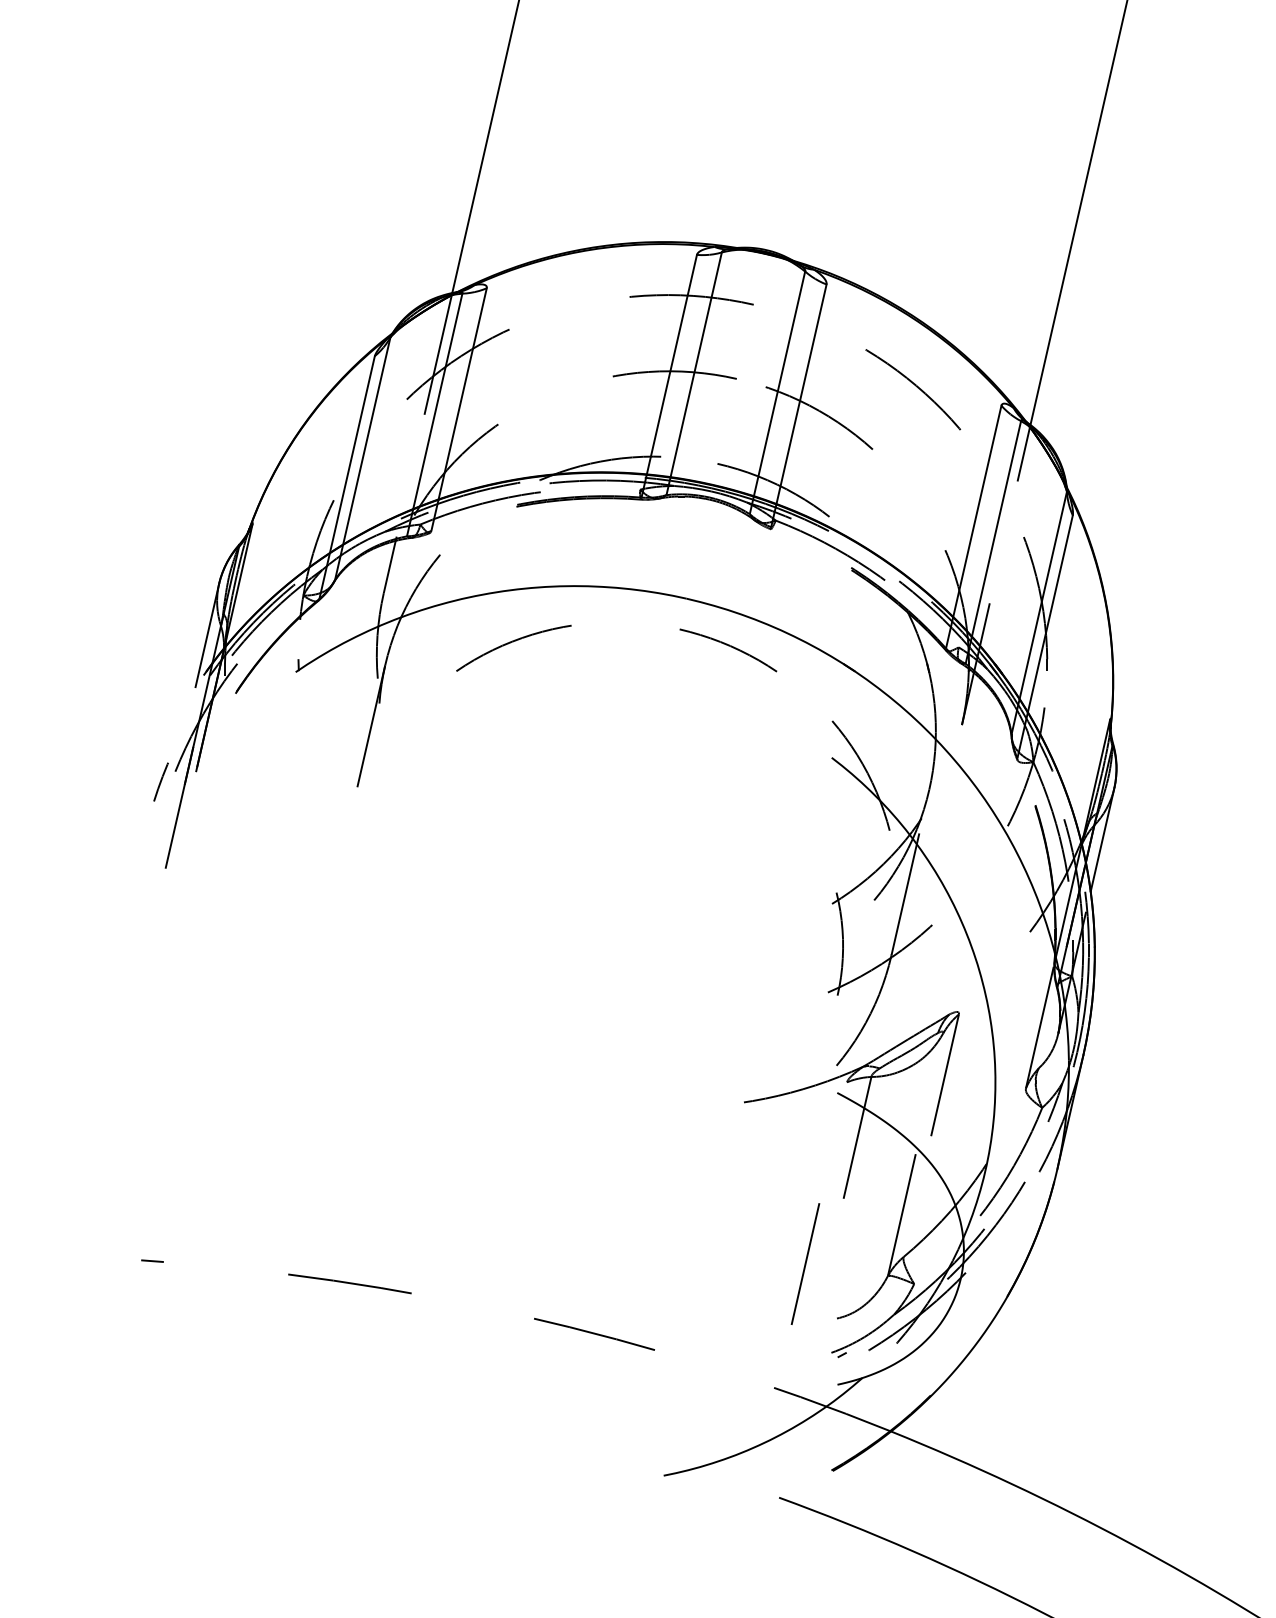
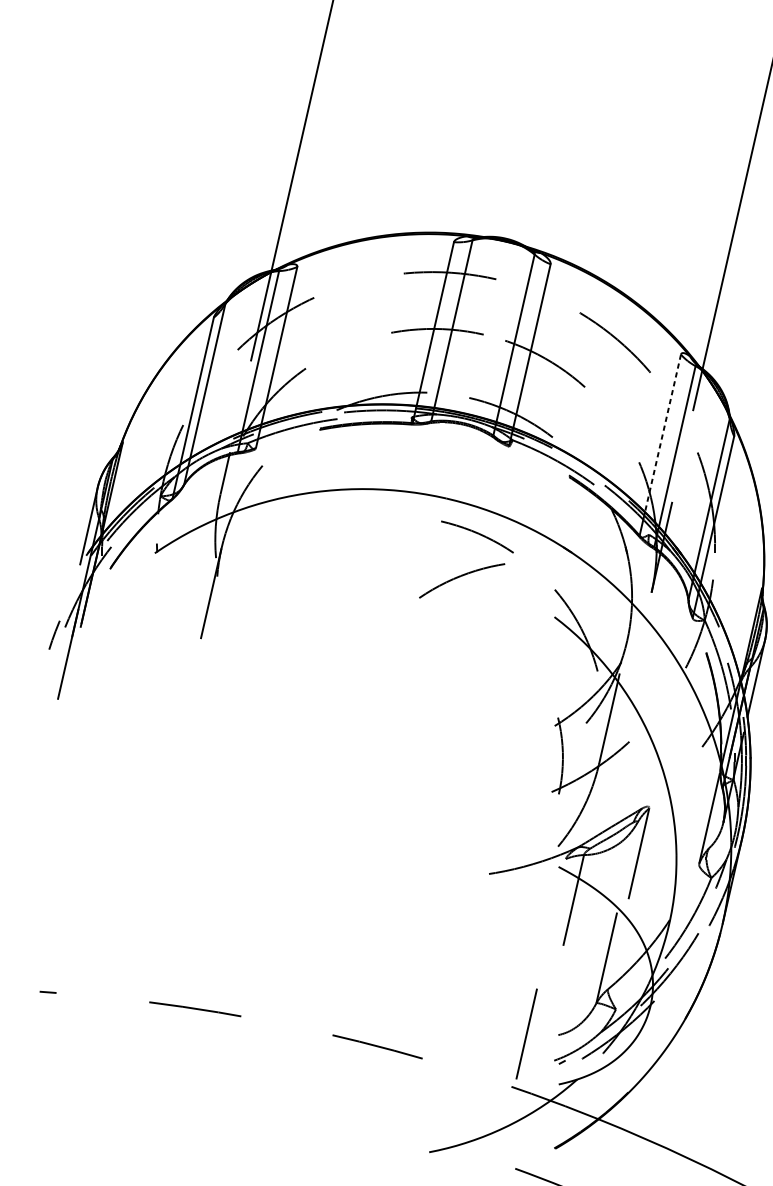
line: (977, 511) -> (663, 433), solid -> dashed
curve: (513, 642) -> (461, 576), moved
line: (805, 1263) -> (526, 1033), moved

